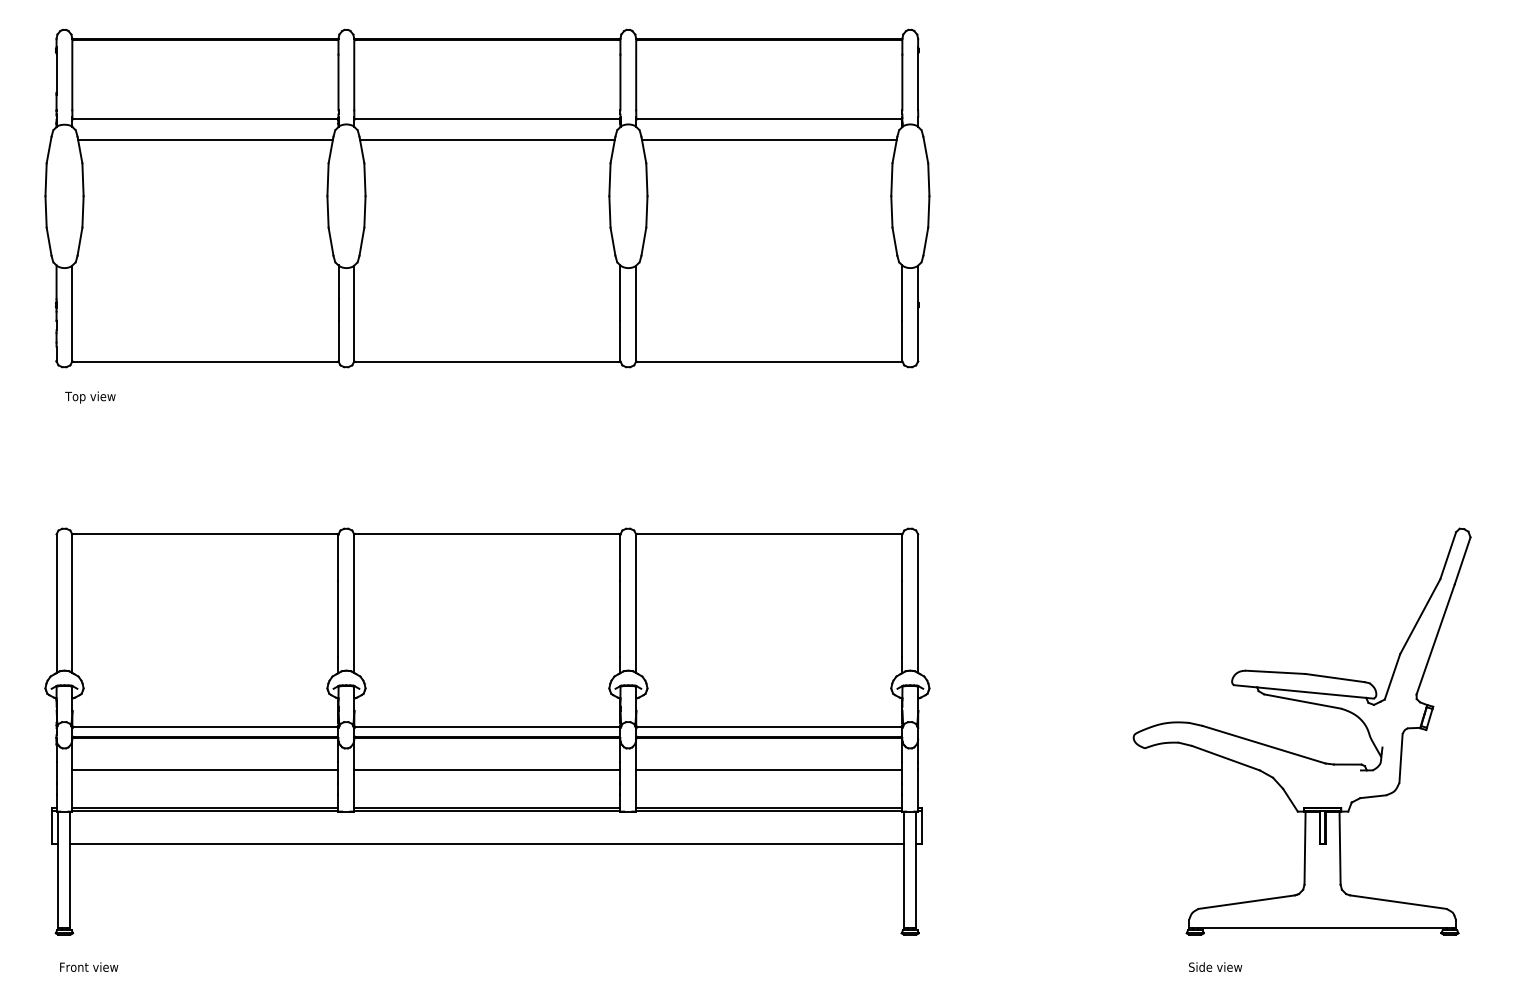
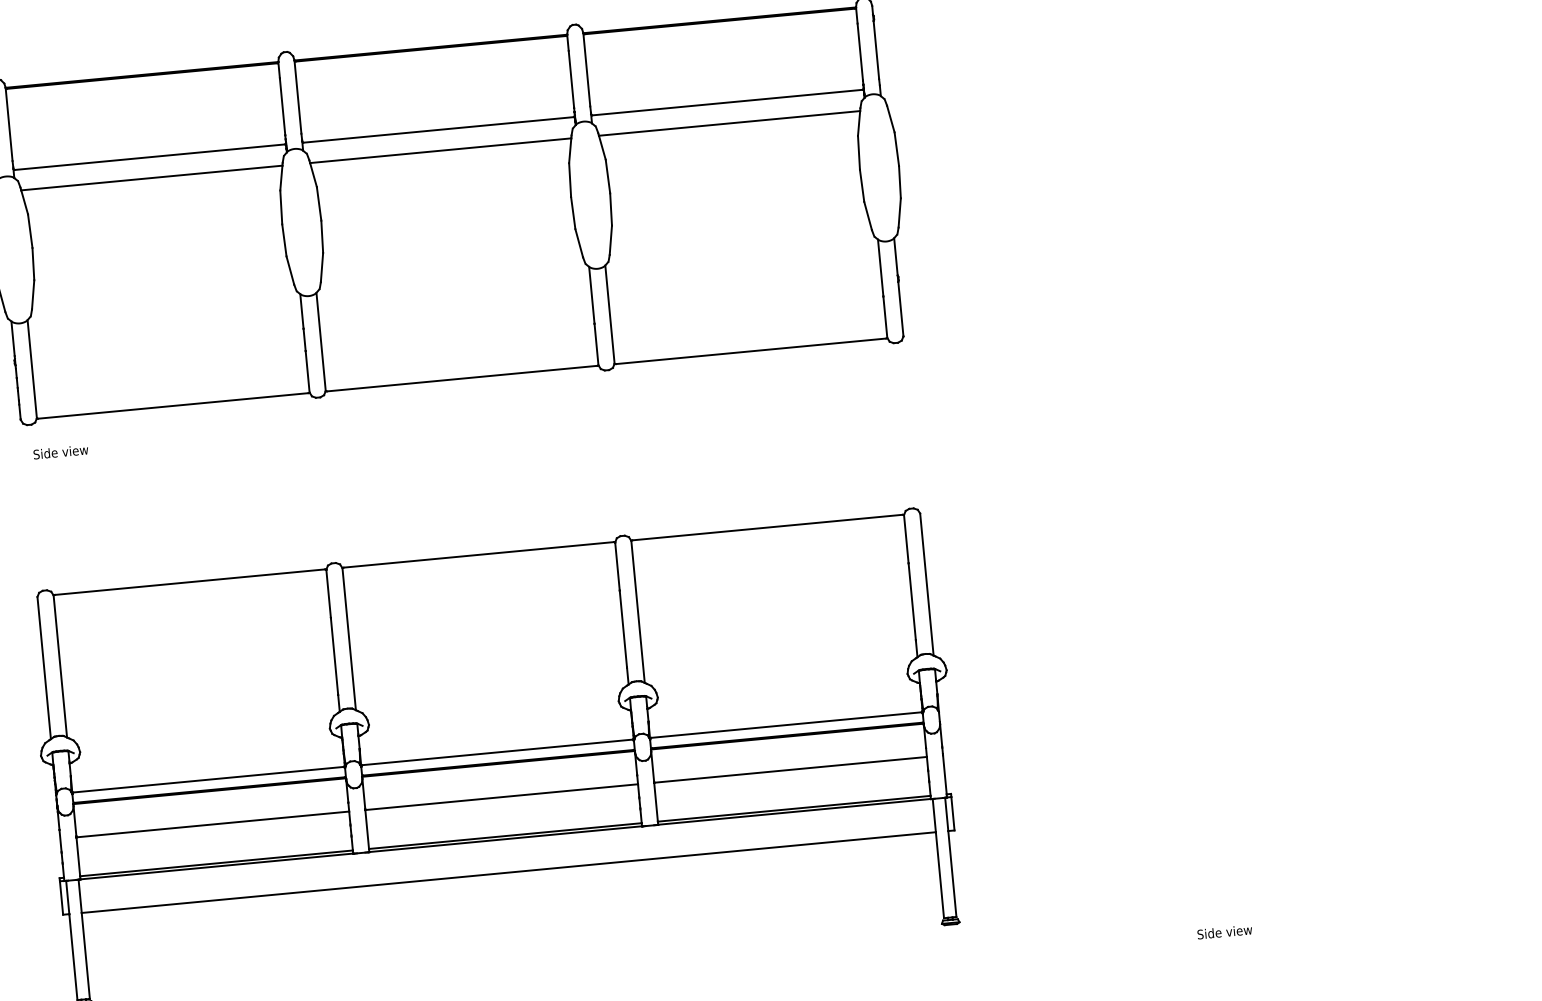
text: (92, 397) -> (61, 453), Top view -> Side view
part: (1293, 752) -> (1325, 700), removed
text: (1215, 966) -> (1224, 931), moved

